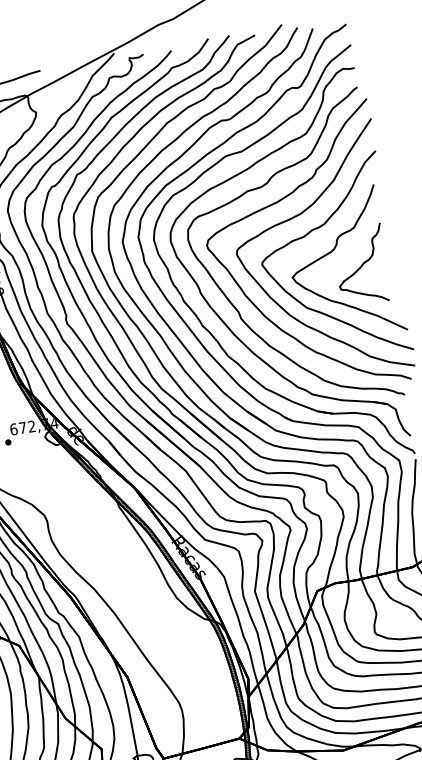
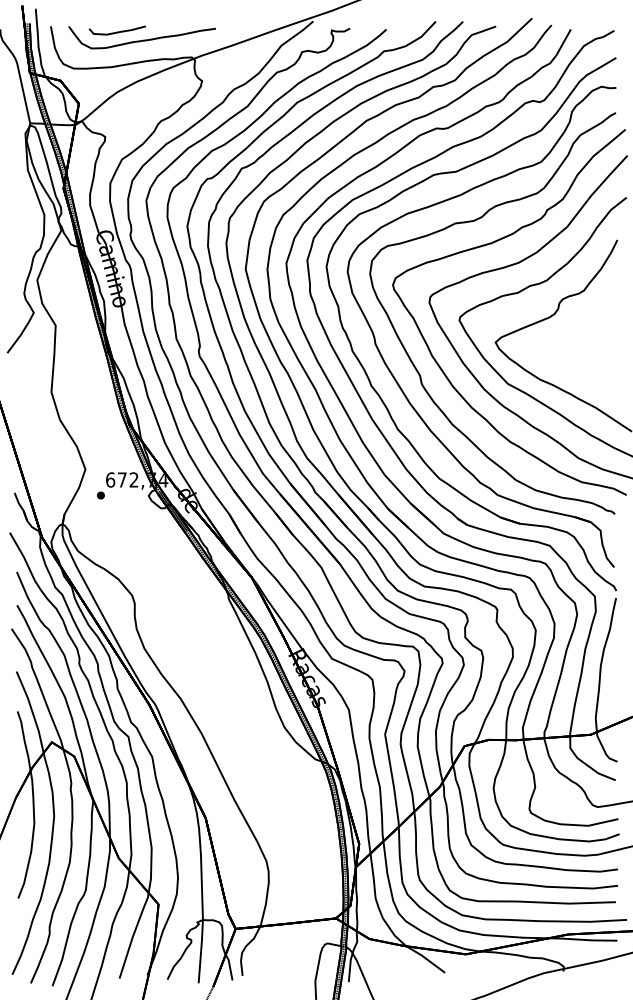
part: (361, 265) -> (585, 340), removed

